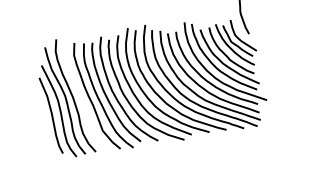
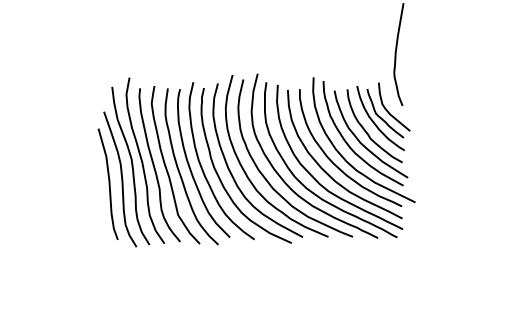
curve: (82, 99) -> (155, 167), added

